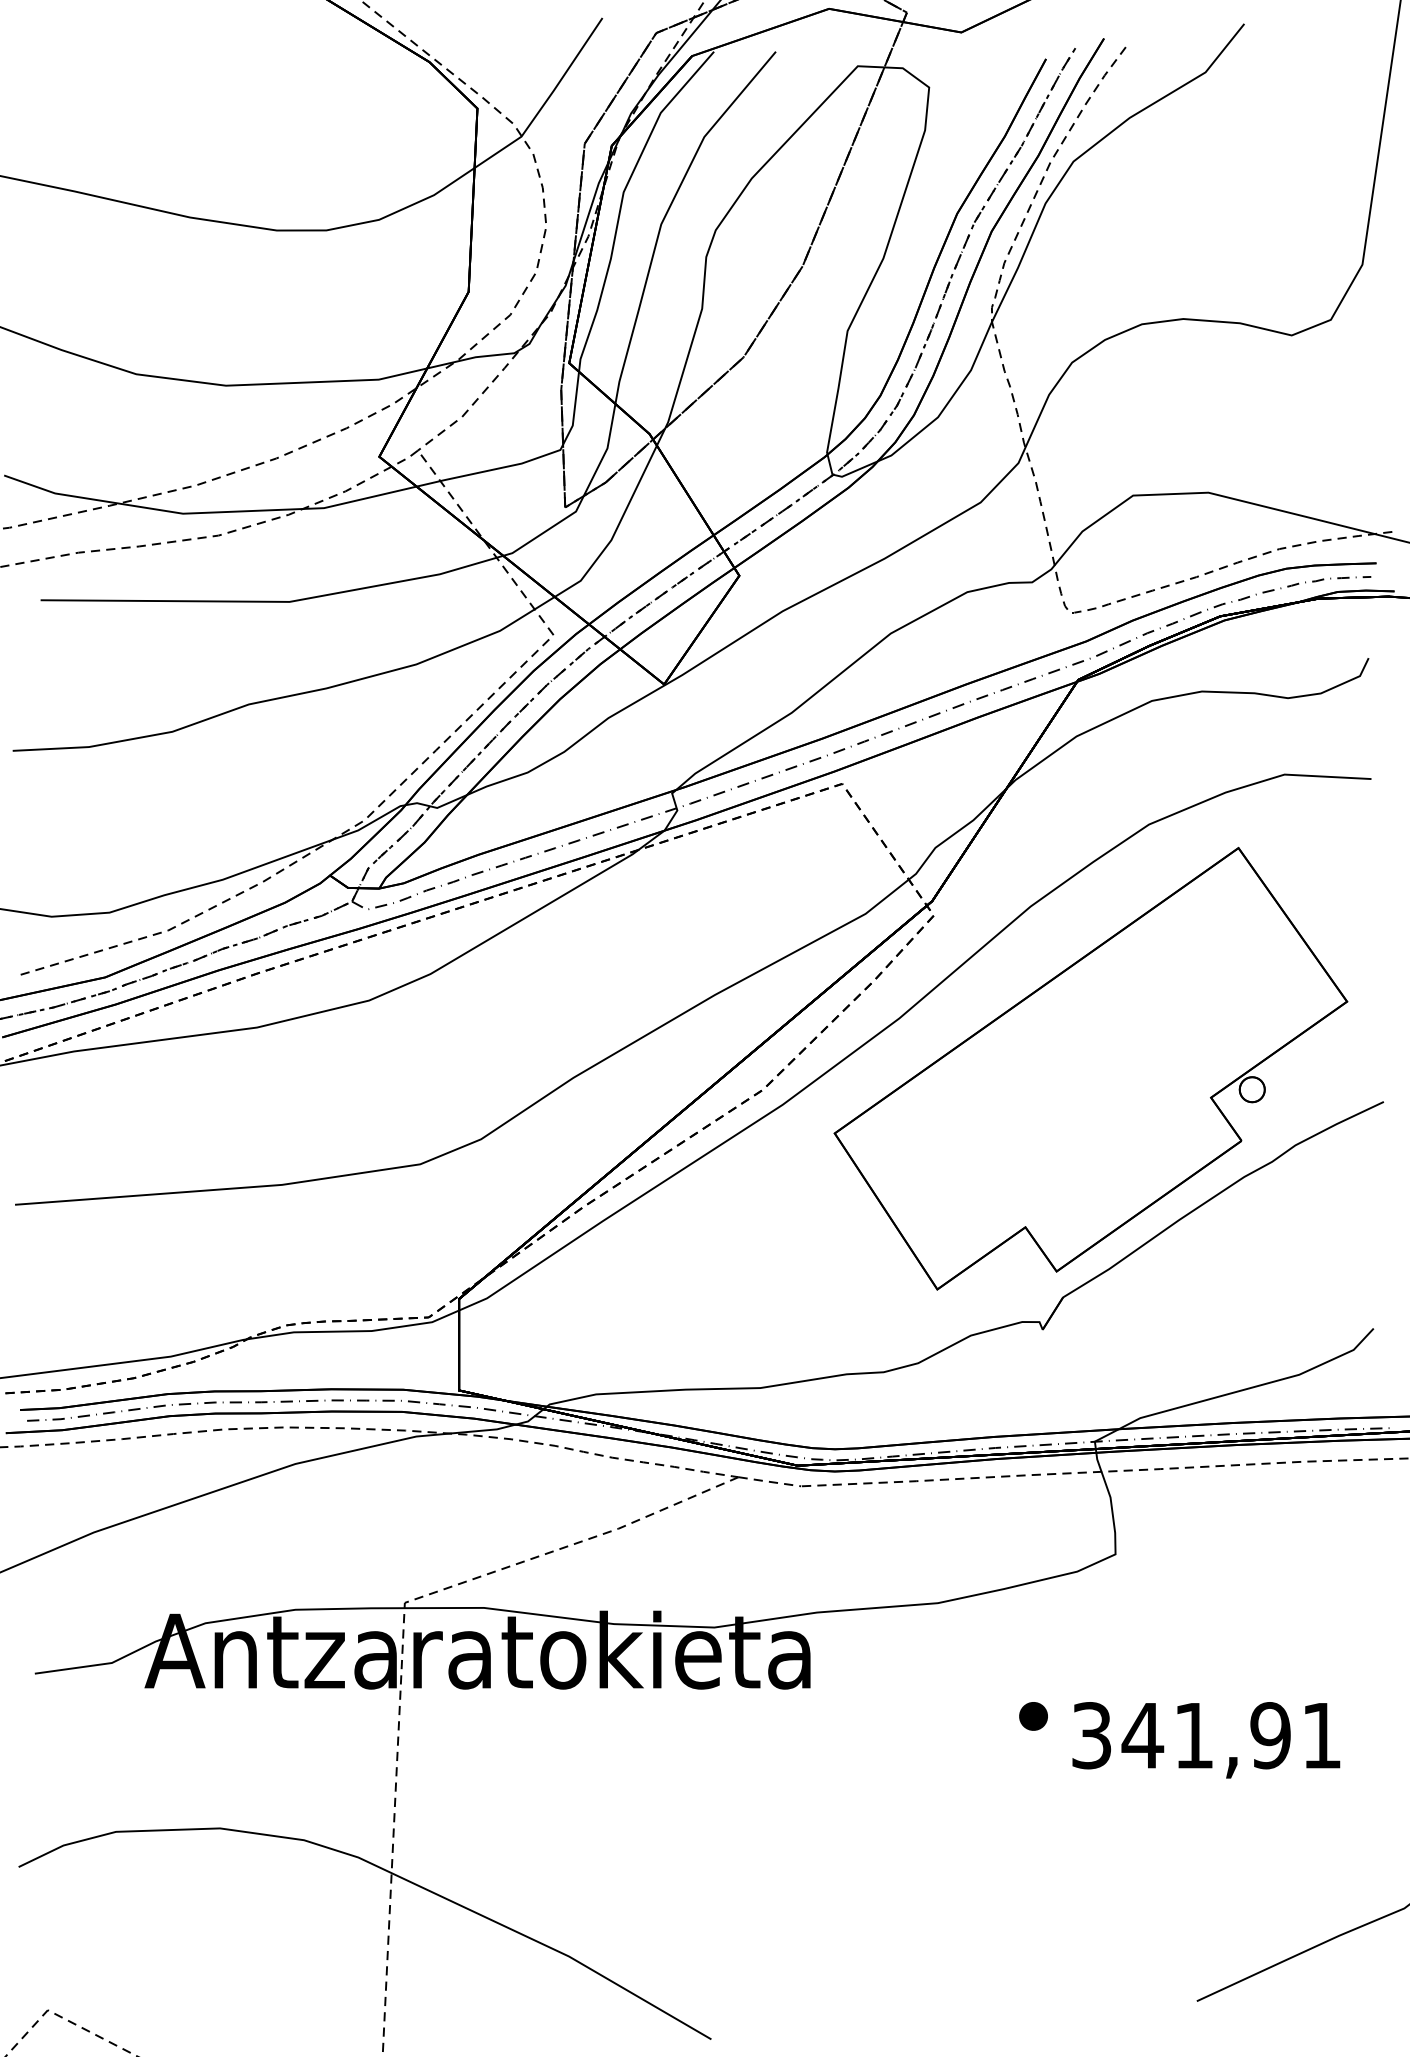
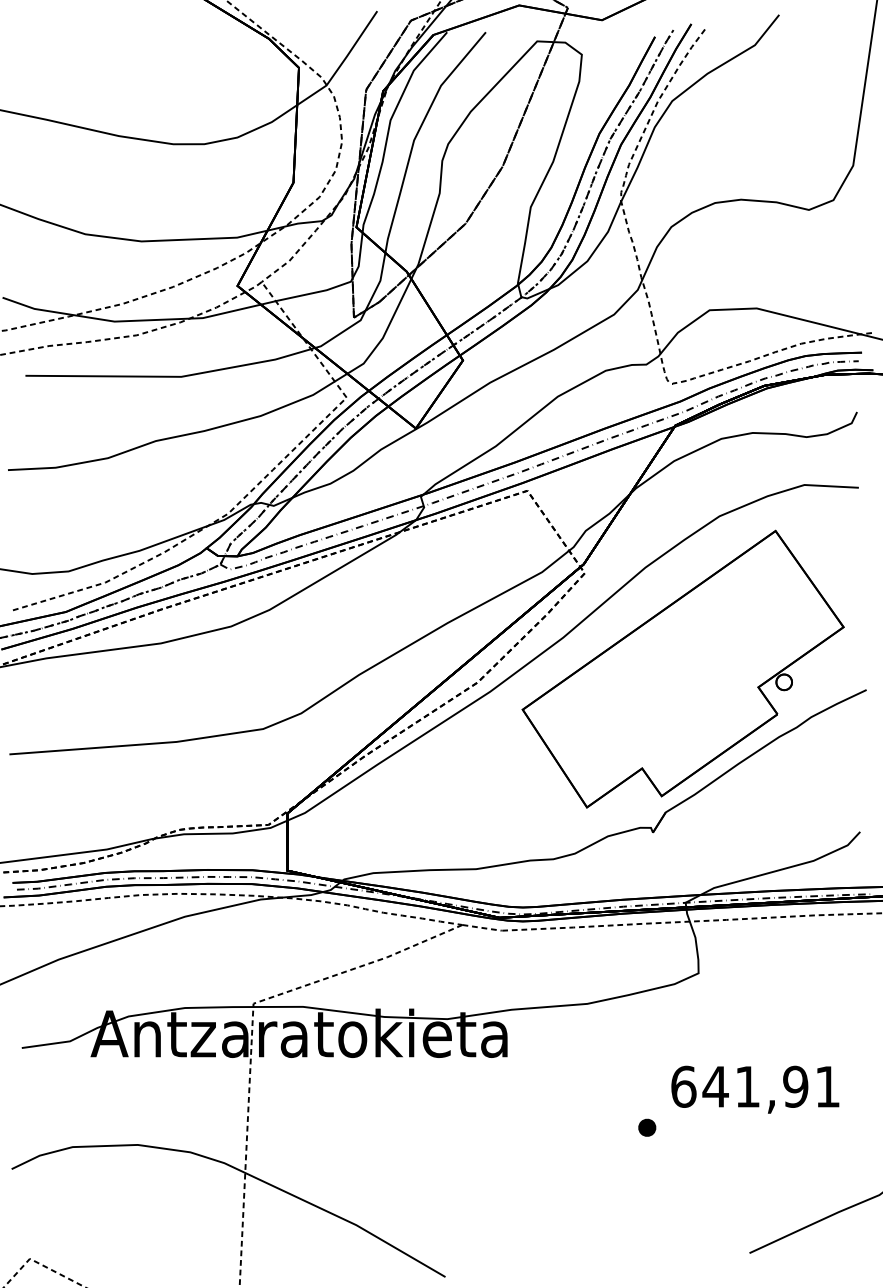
part: (1033, 1715) -> (647, 1127), moved
text: (1091, 1735) -> (683, 1086), 341,91 -> 641,91

